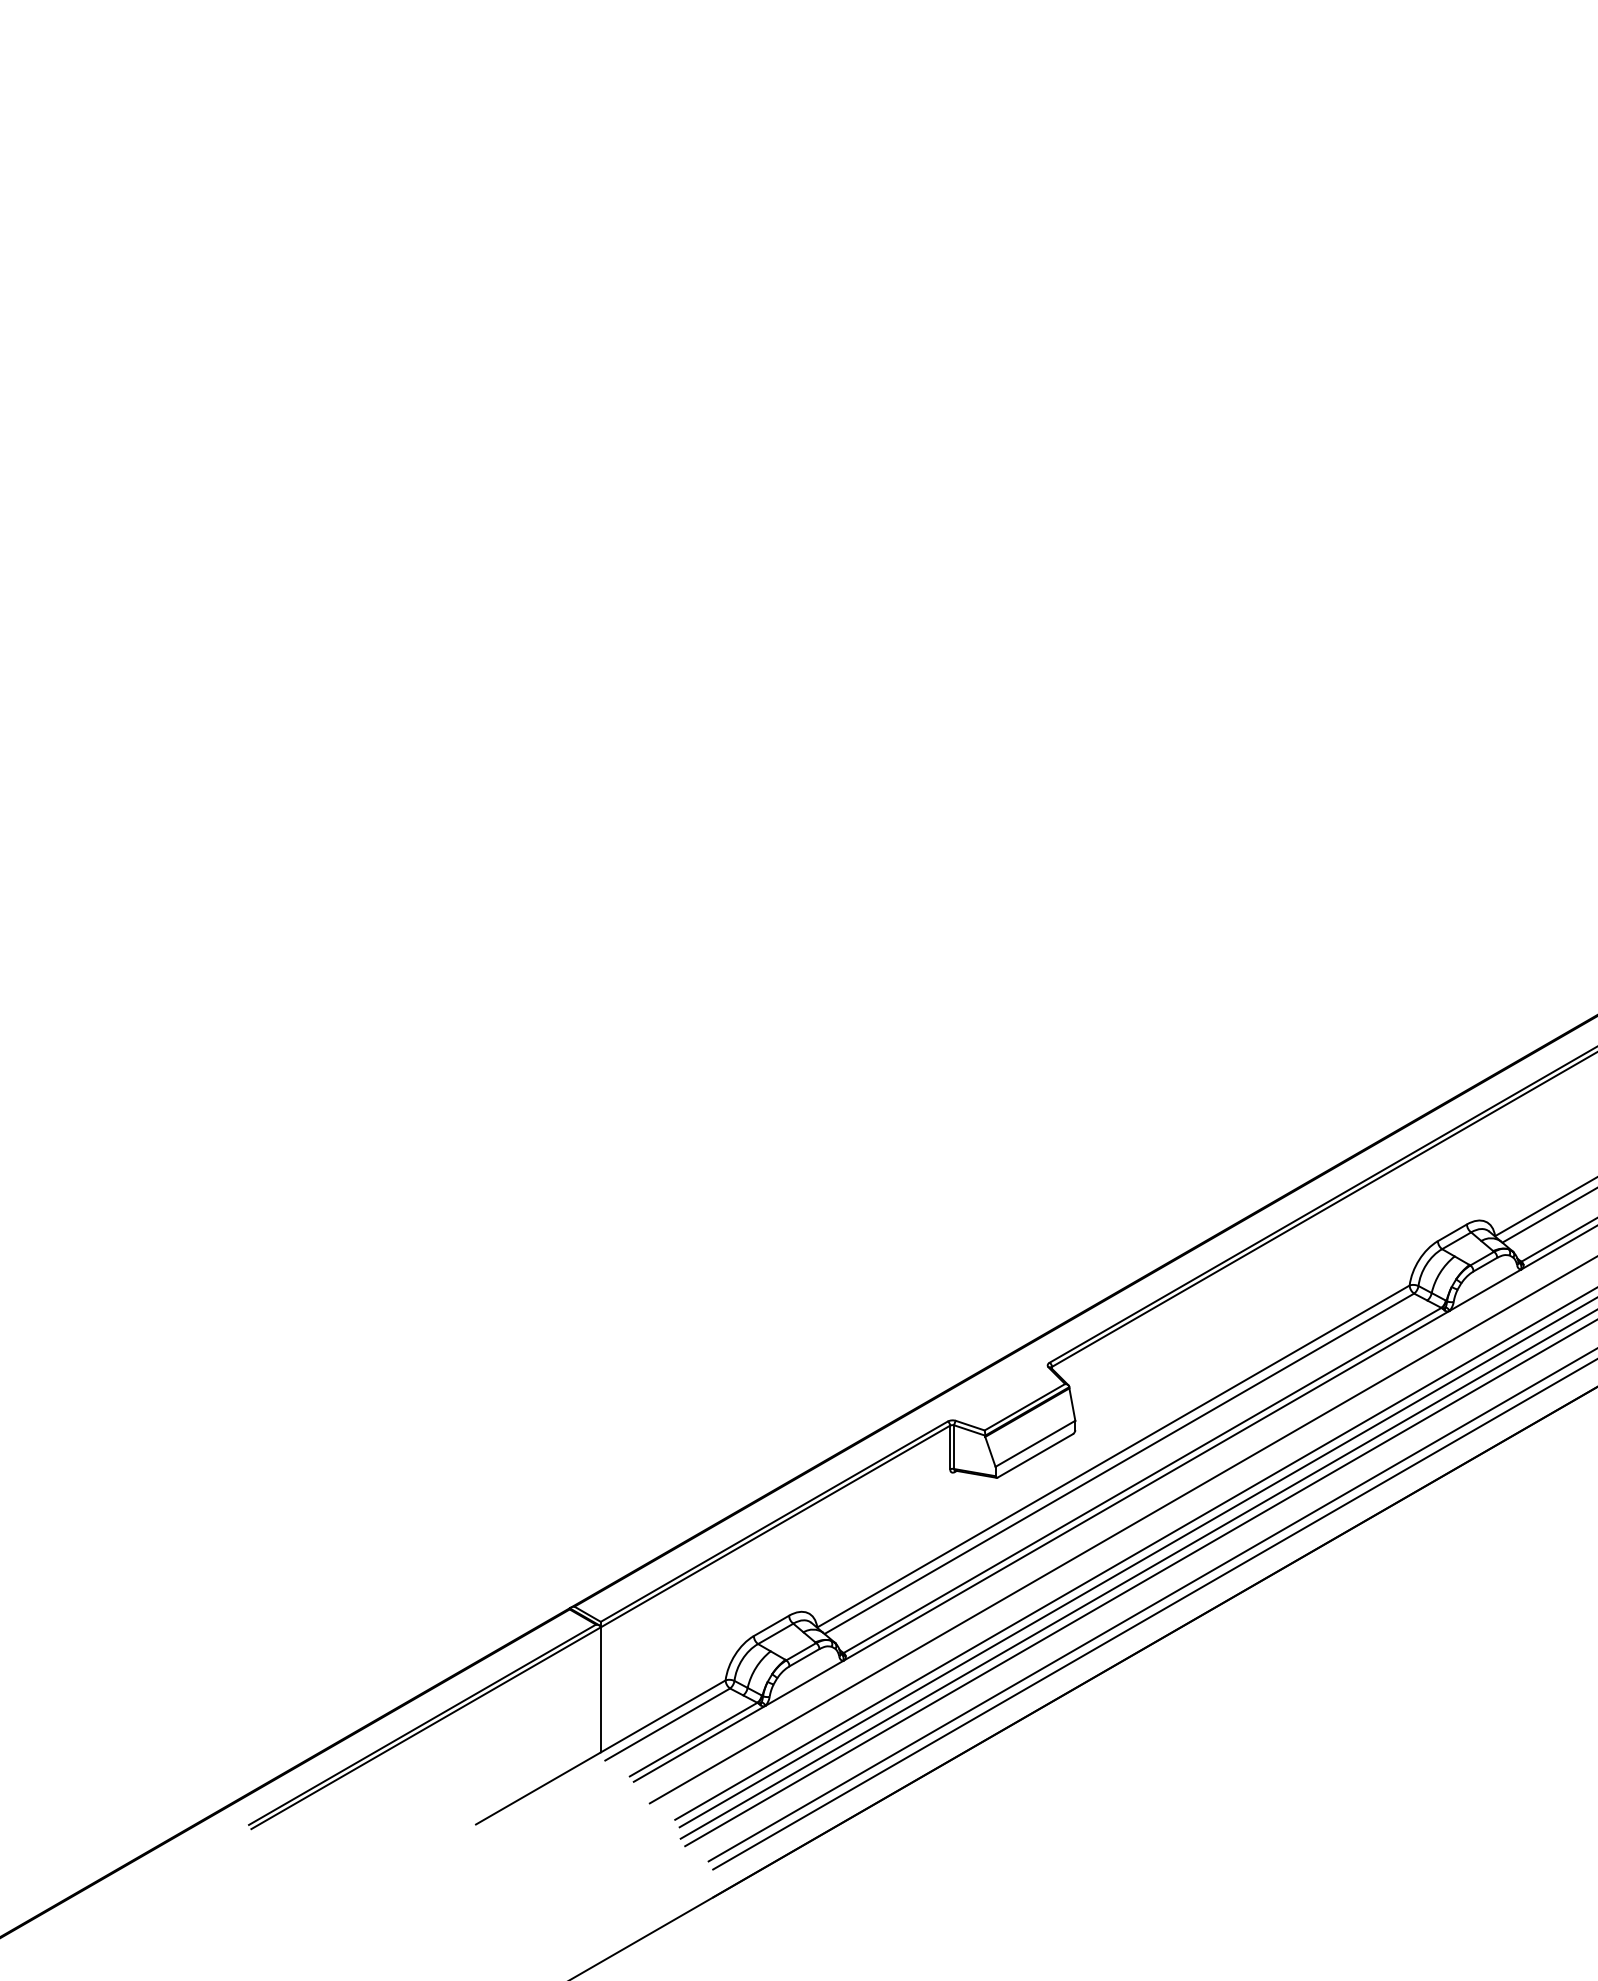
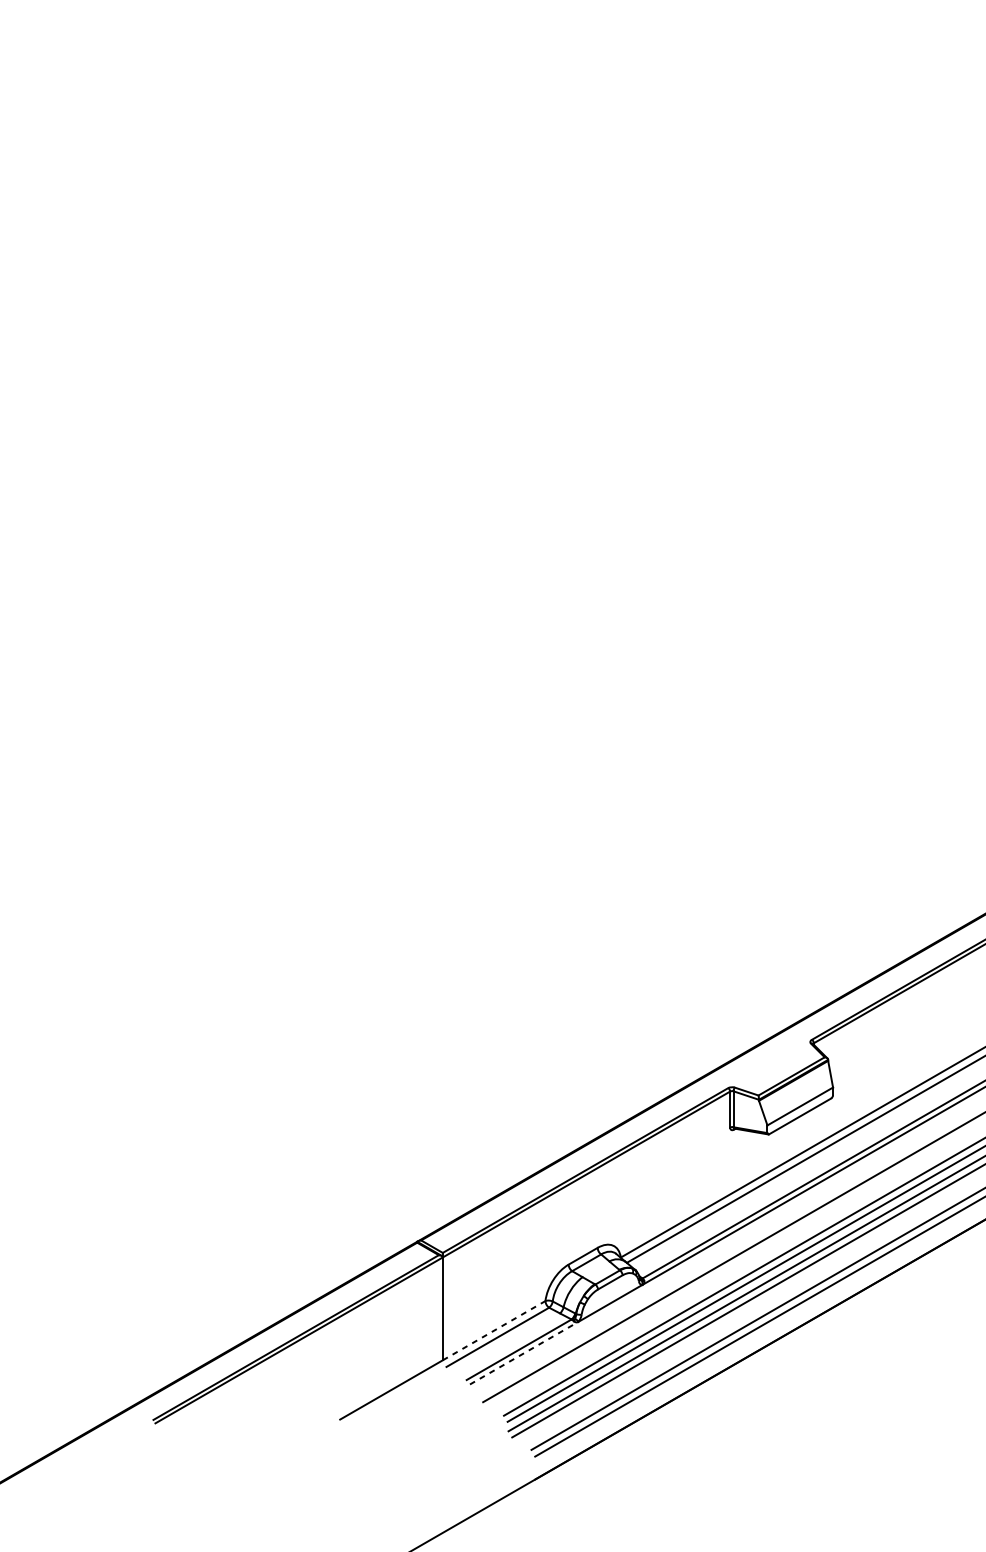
line: (663, 1716) -> (494, 1330), solid -> dashed
line: (700, 1743) -> (524, 1352), solid -> dashed

